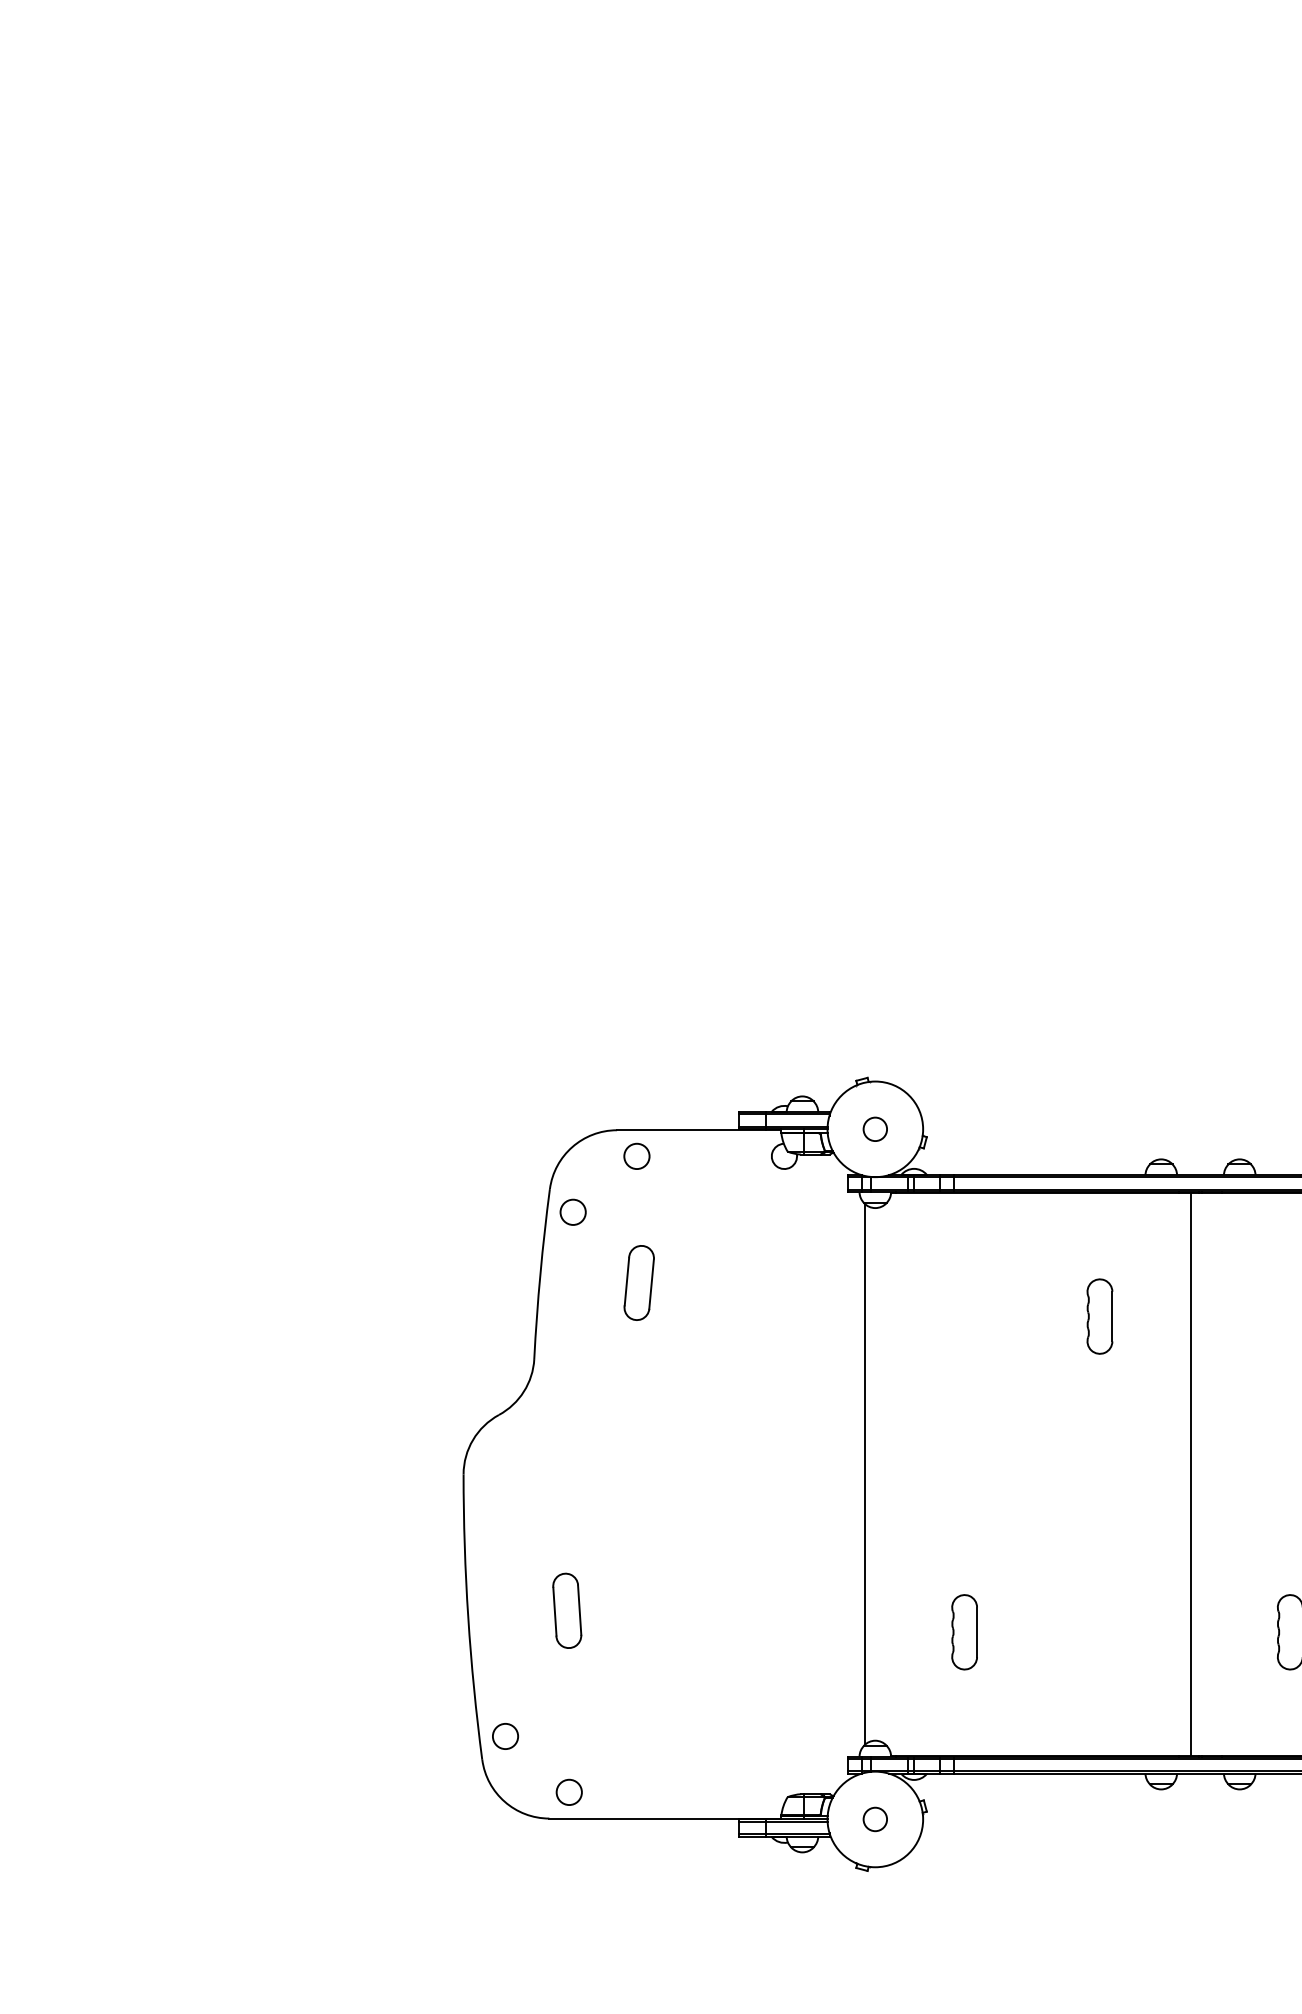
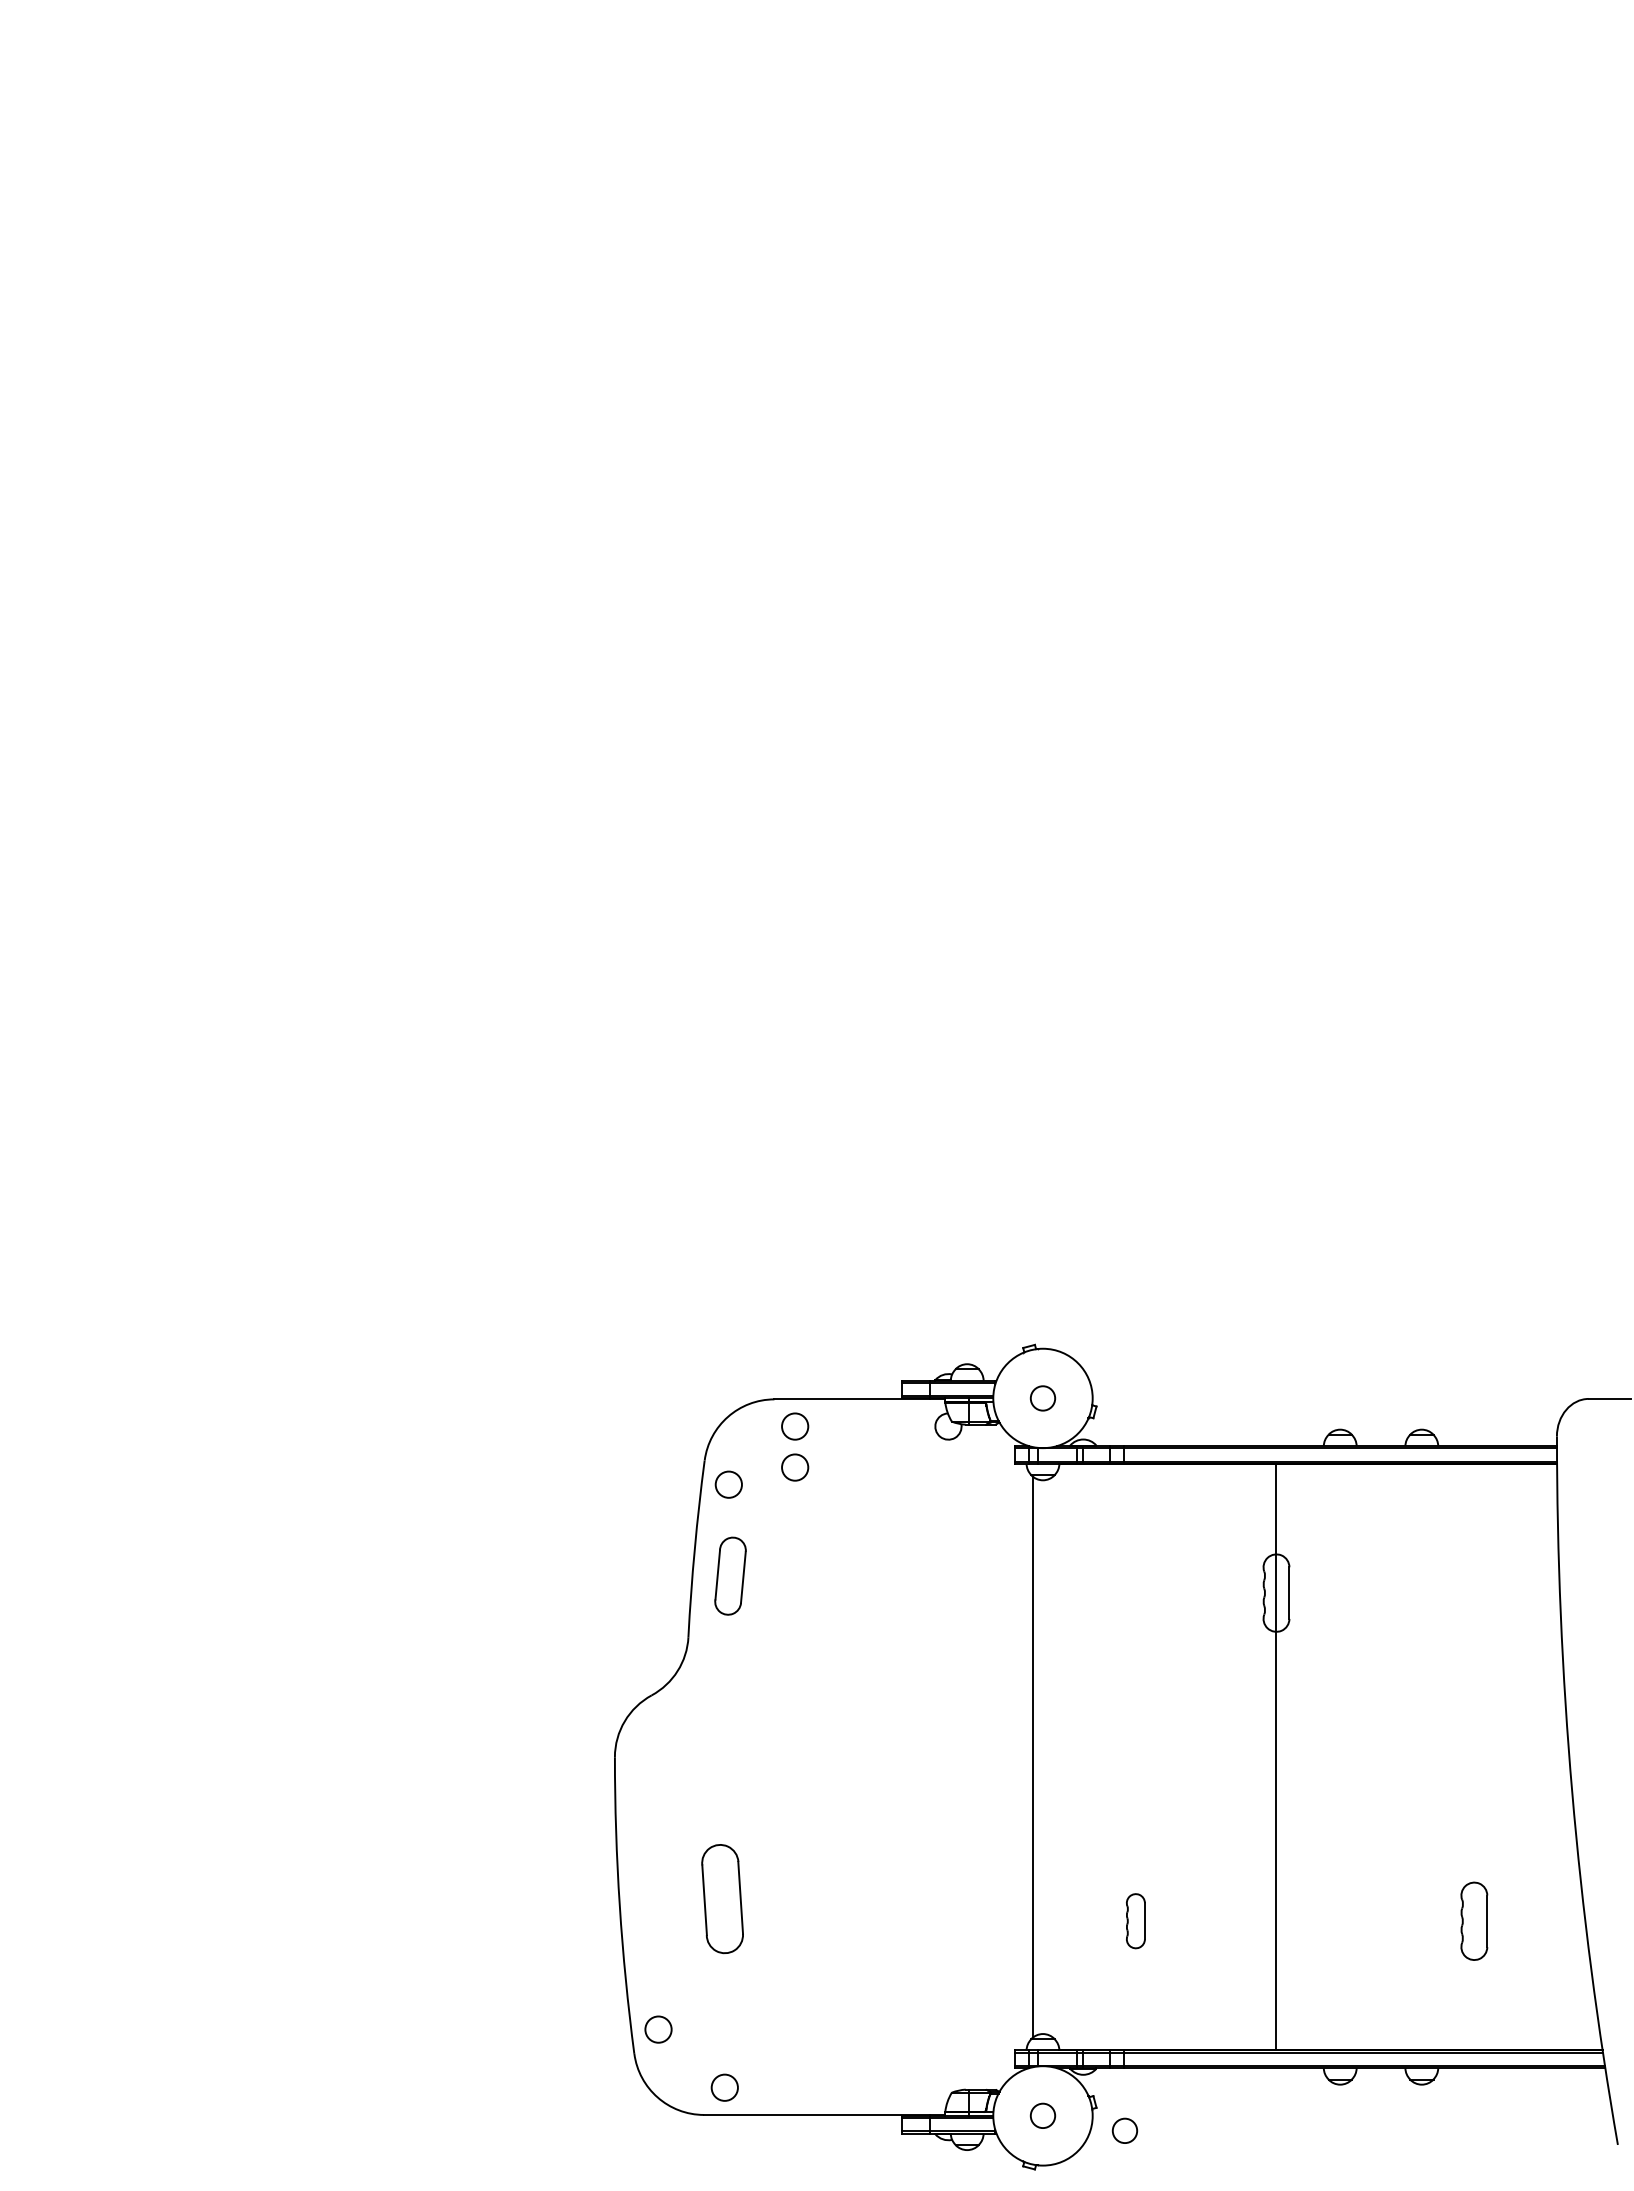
circle: (637, 1195) -> (795, 1467), added
part: (639, 1282) -> (730, 1575), moved
line: (1191, 1474) -> (1276, 1757), moved
part: (567, 1610) -> (722, 1898), size x1.4
part: (964, 1631) -> (1135, 1920), size x0.7
circle: (953, 1833) -> (1124, 2130), added

